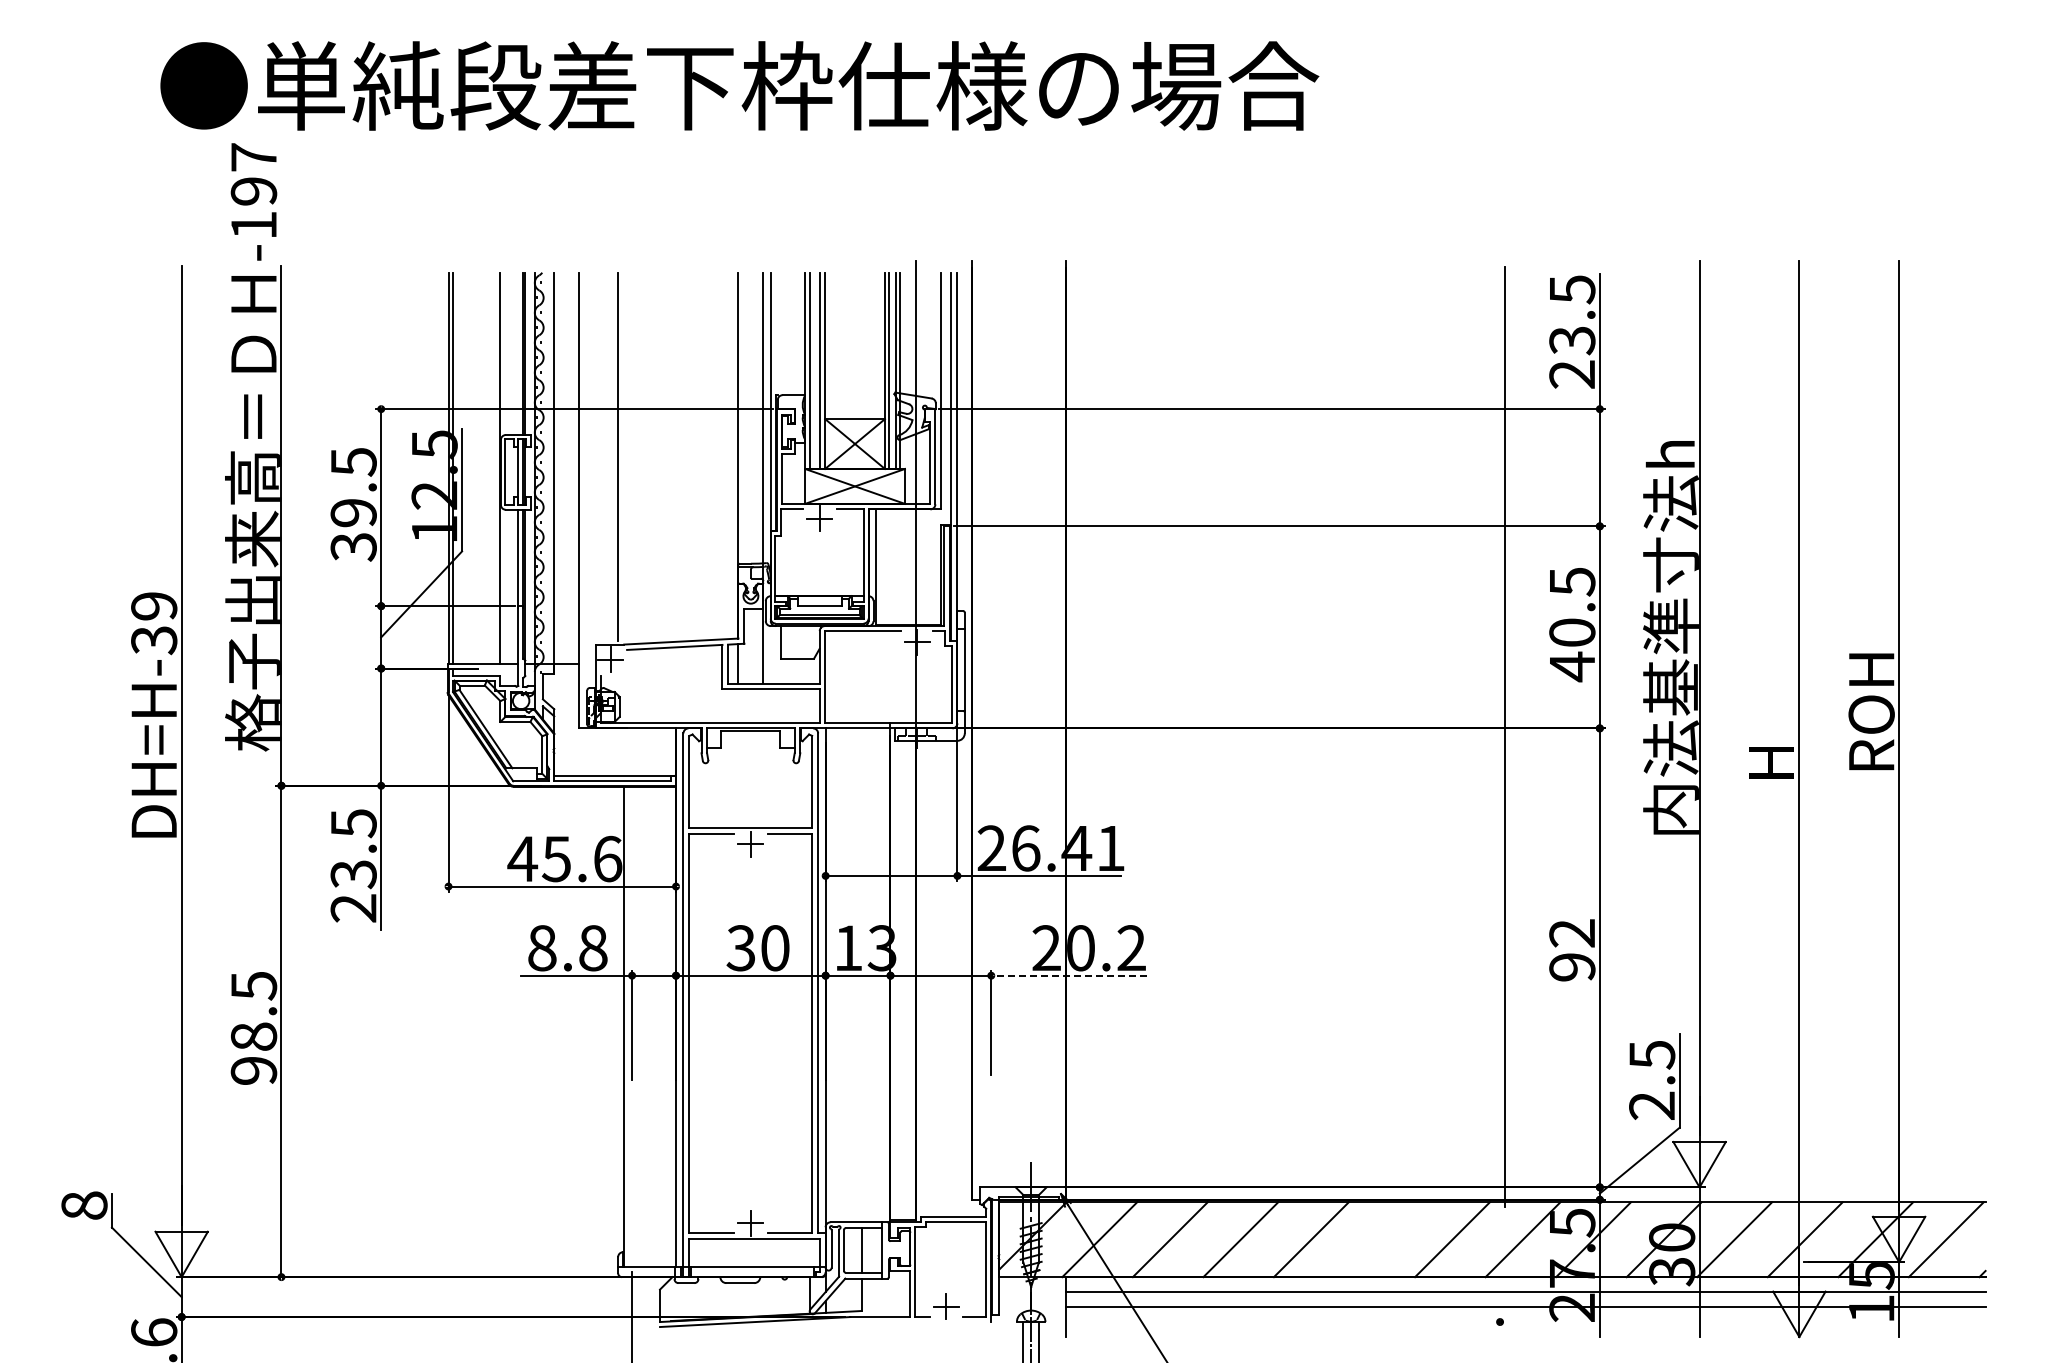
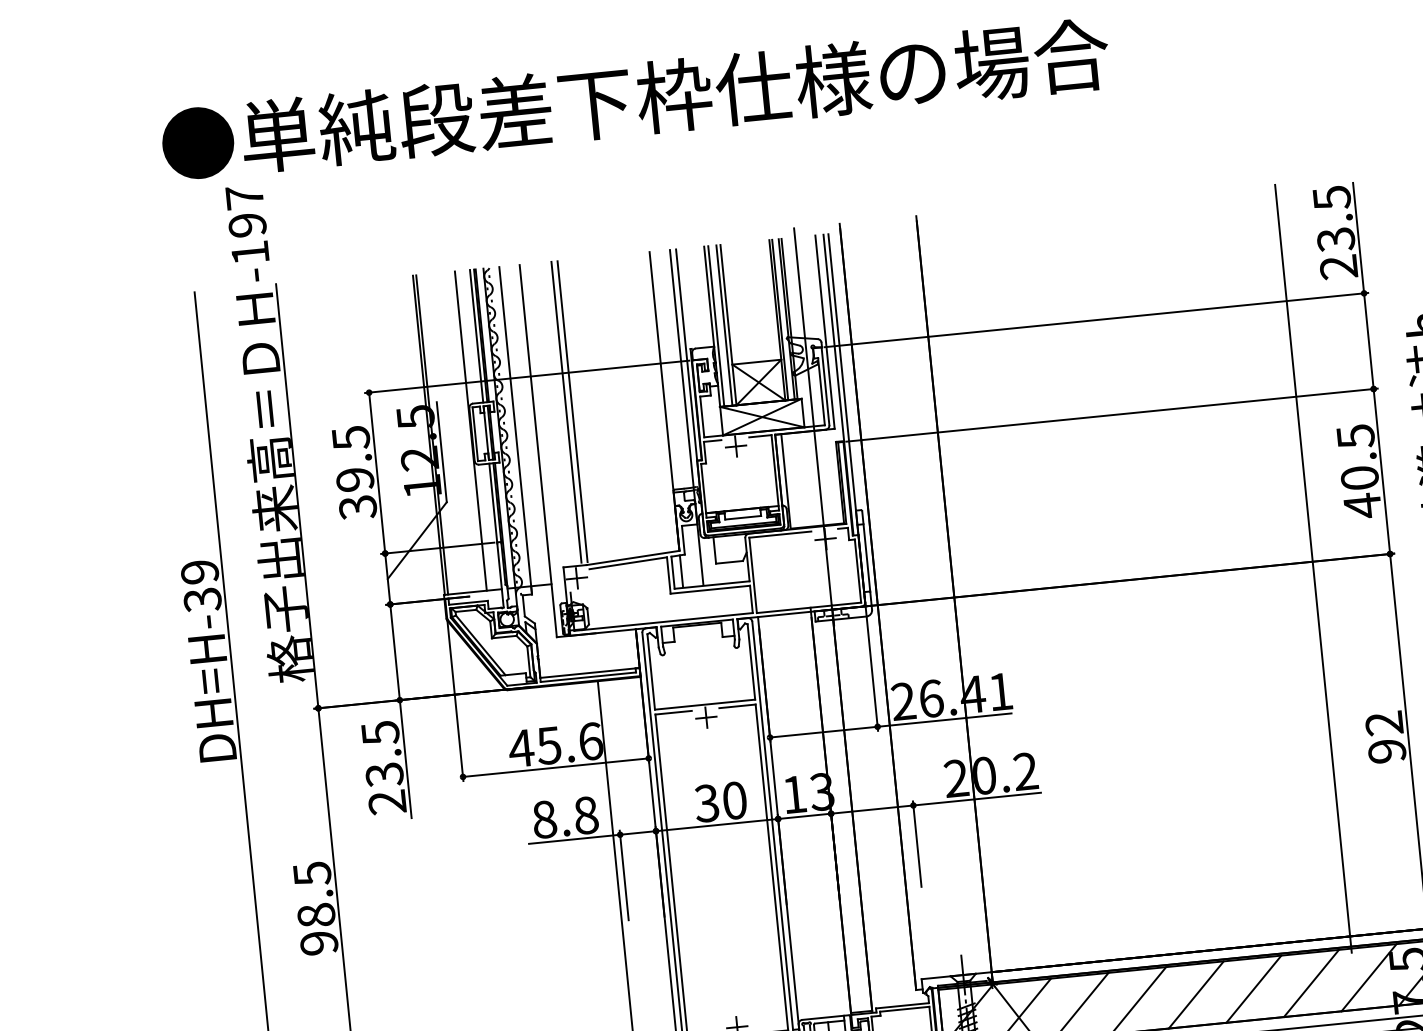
line: (518, 353) -> (476, 336), added
line: (625, 456) -> (572, 411), added
line: (1068, 975) -> (976, 799), dashed -> solid
line: (1381, 1239) -> (1253, 989), added

